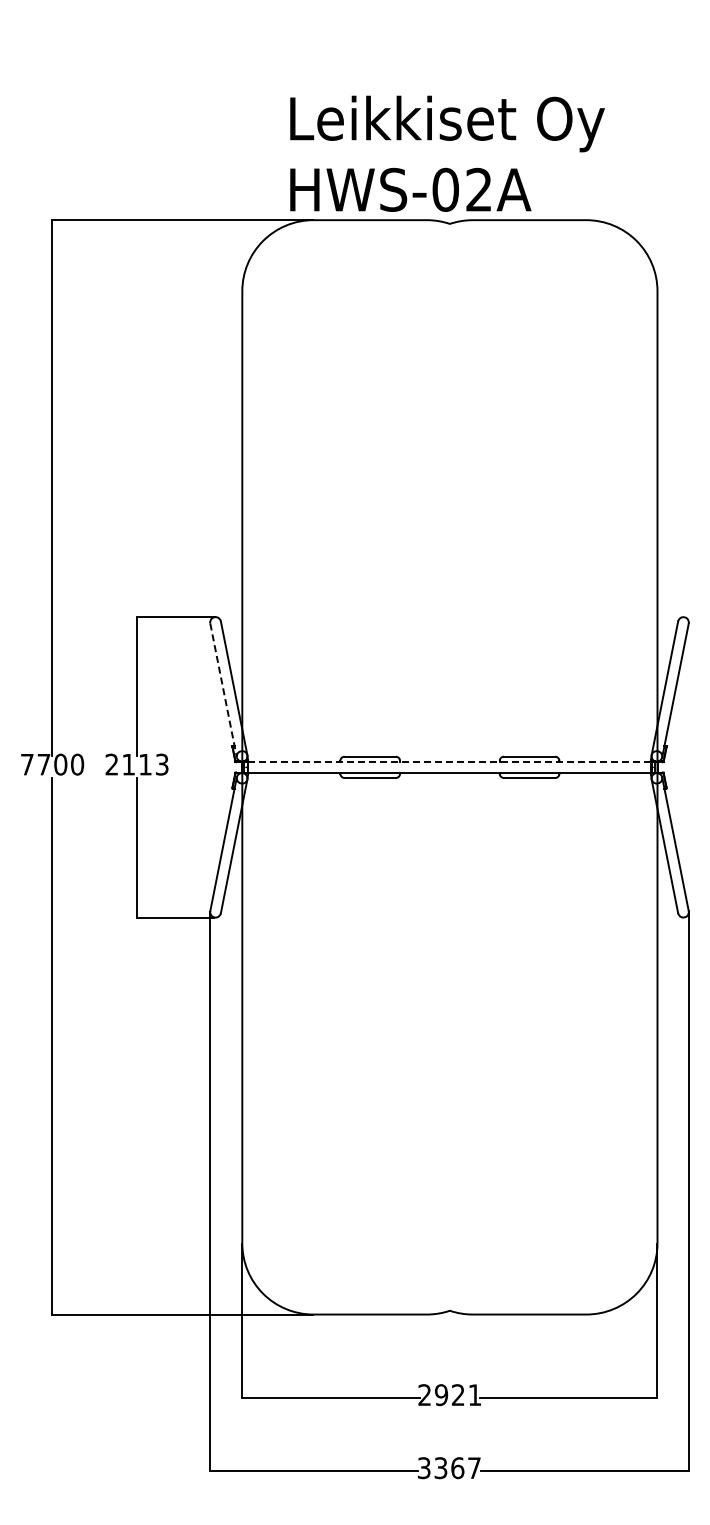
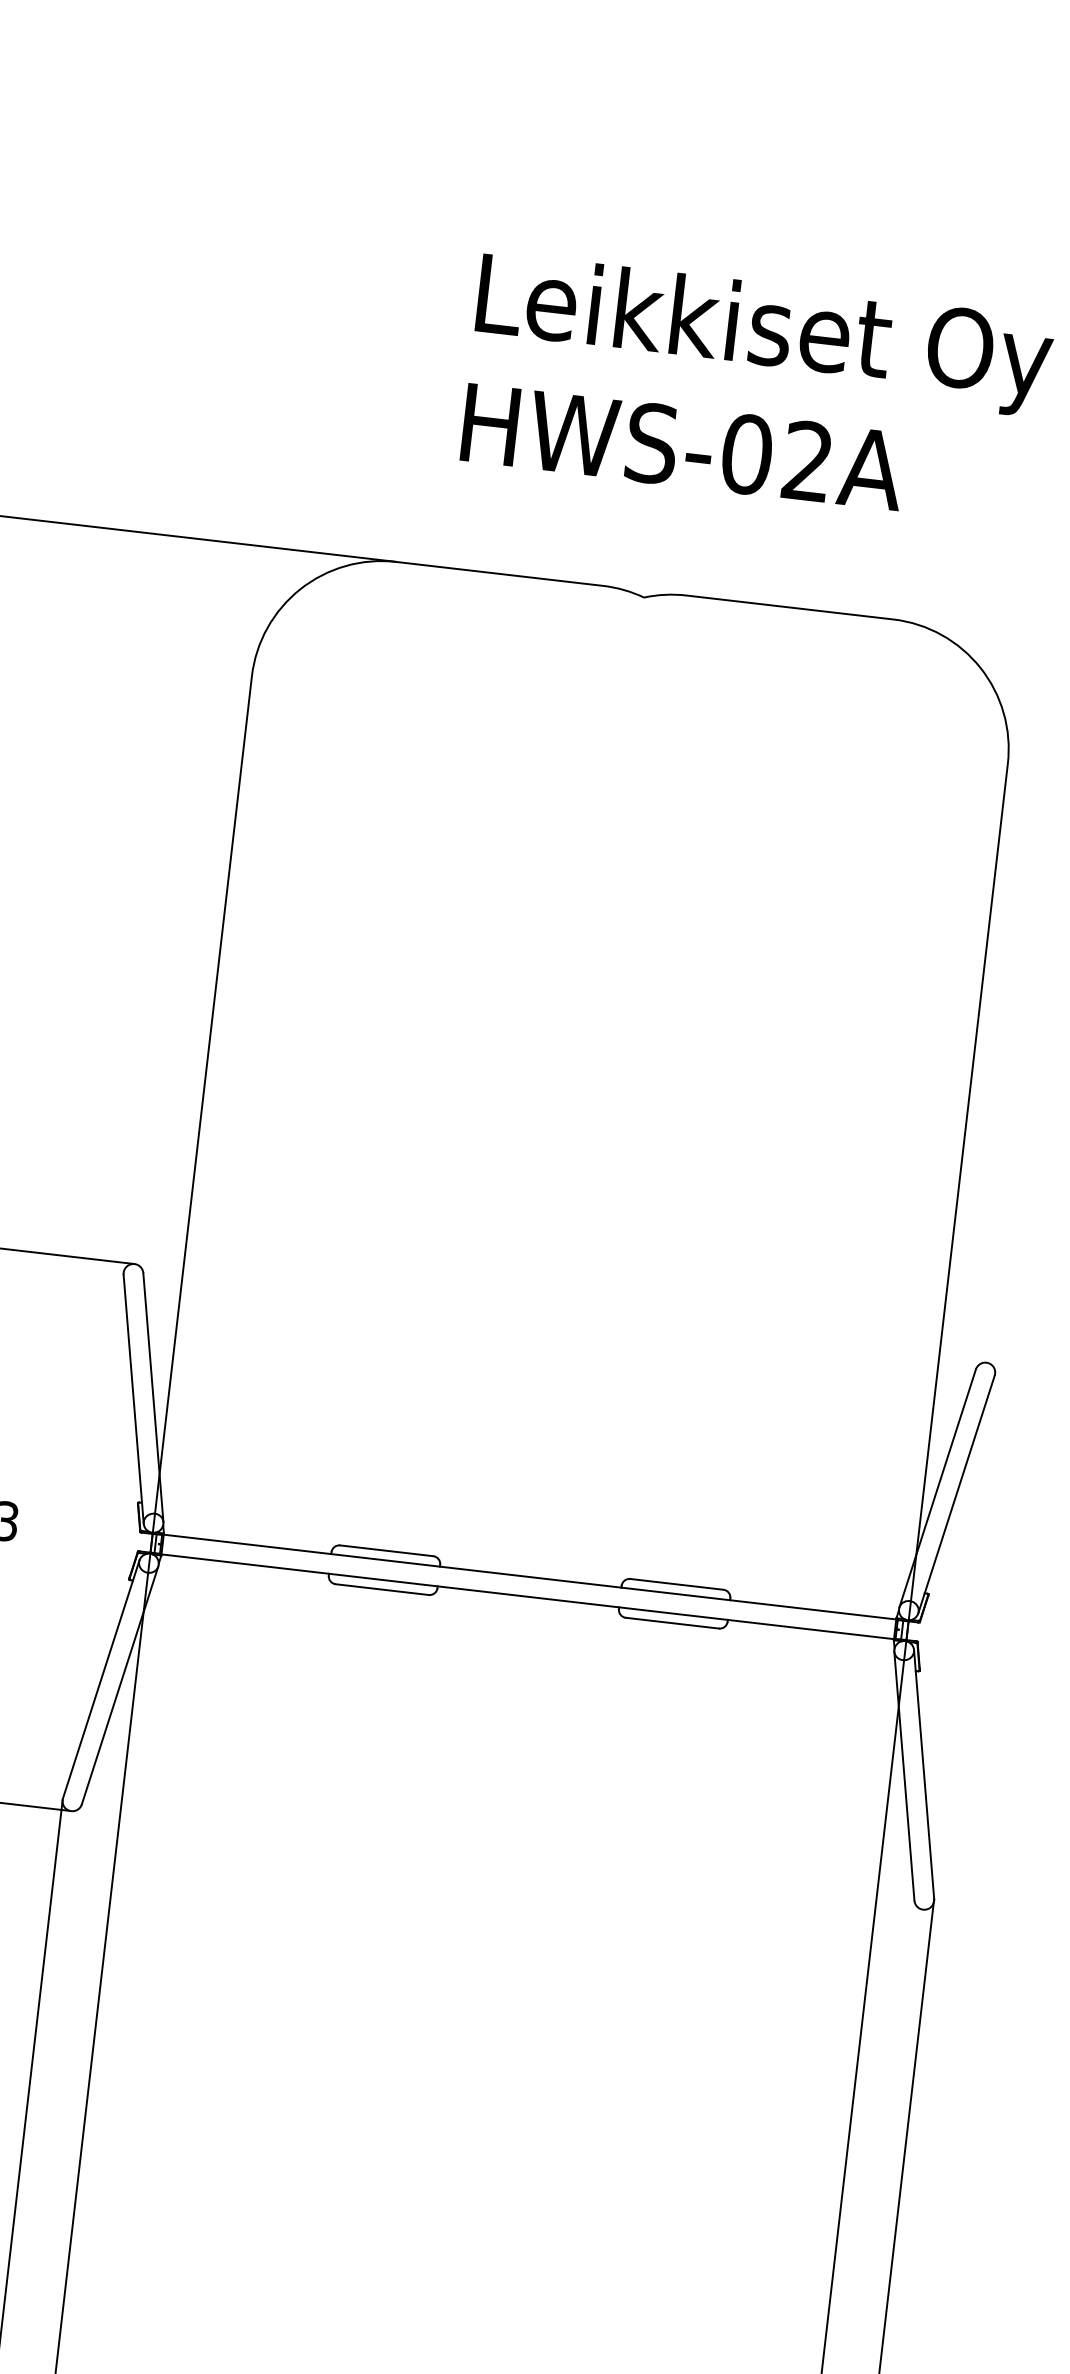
text: (447, 153) -> (757, 388), moved
line: (223, 690) -> (133, 1399), dashed -> solid
line: (449, 761) -> (530, 1576), dashed -> solid

